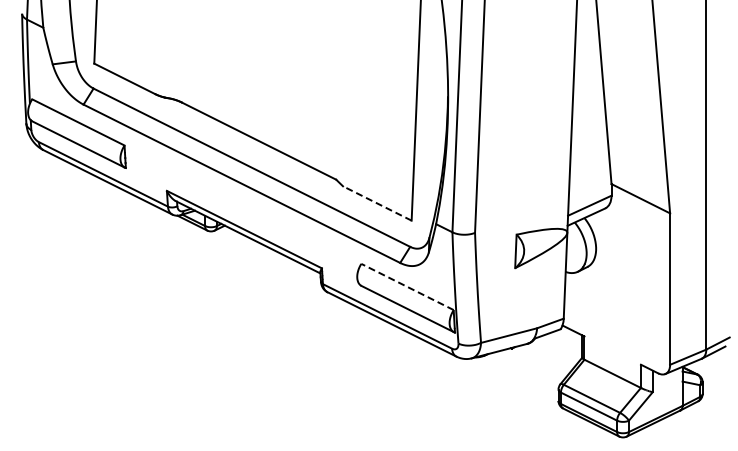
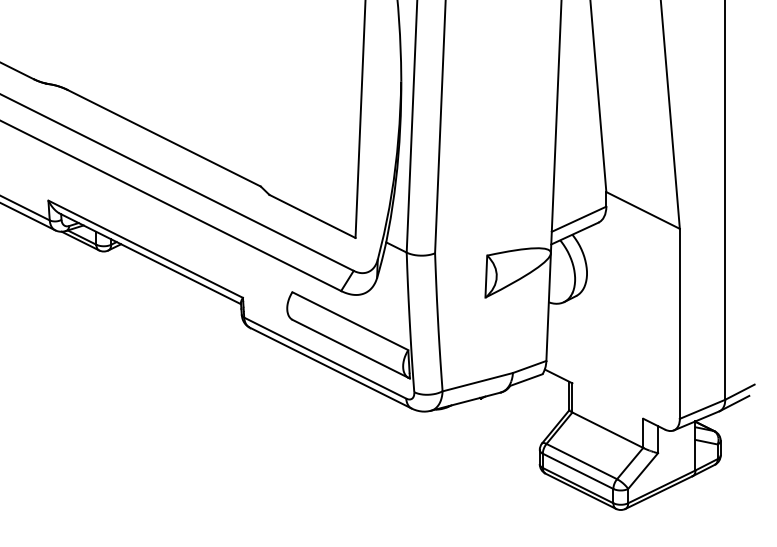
line: (376, 203) -> (311, 216), dashed -> solid
line: (407, 286) -> (350, 320), dashed -> solid

